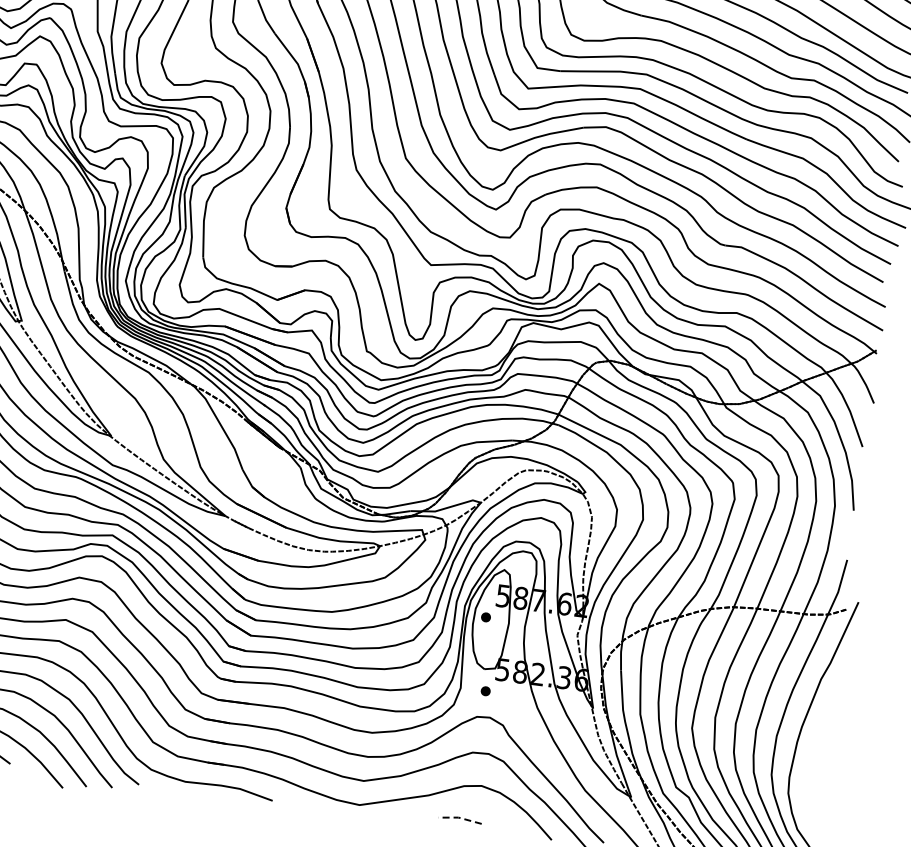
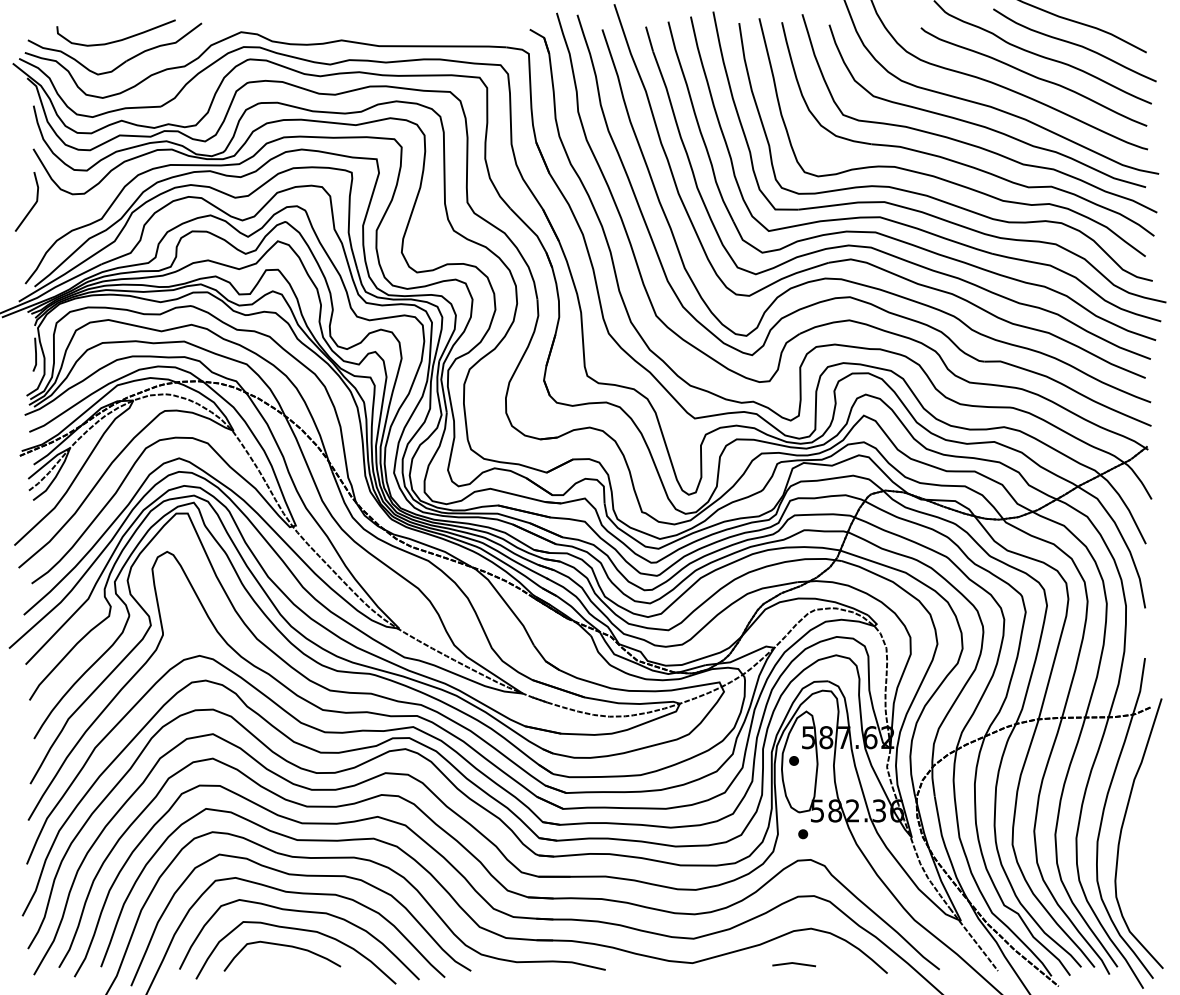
line: (459, 818) -> (793, 963), dashed -> solid

